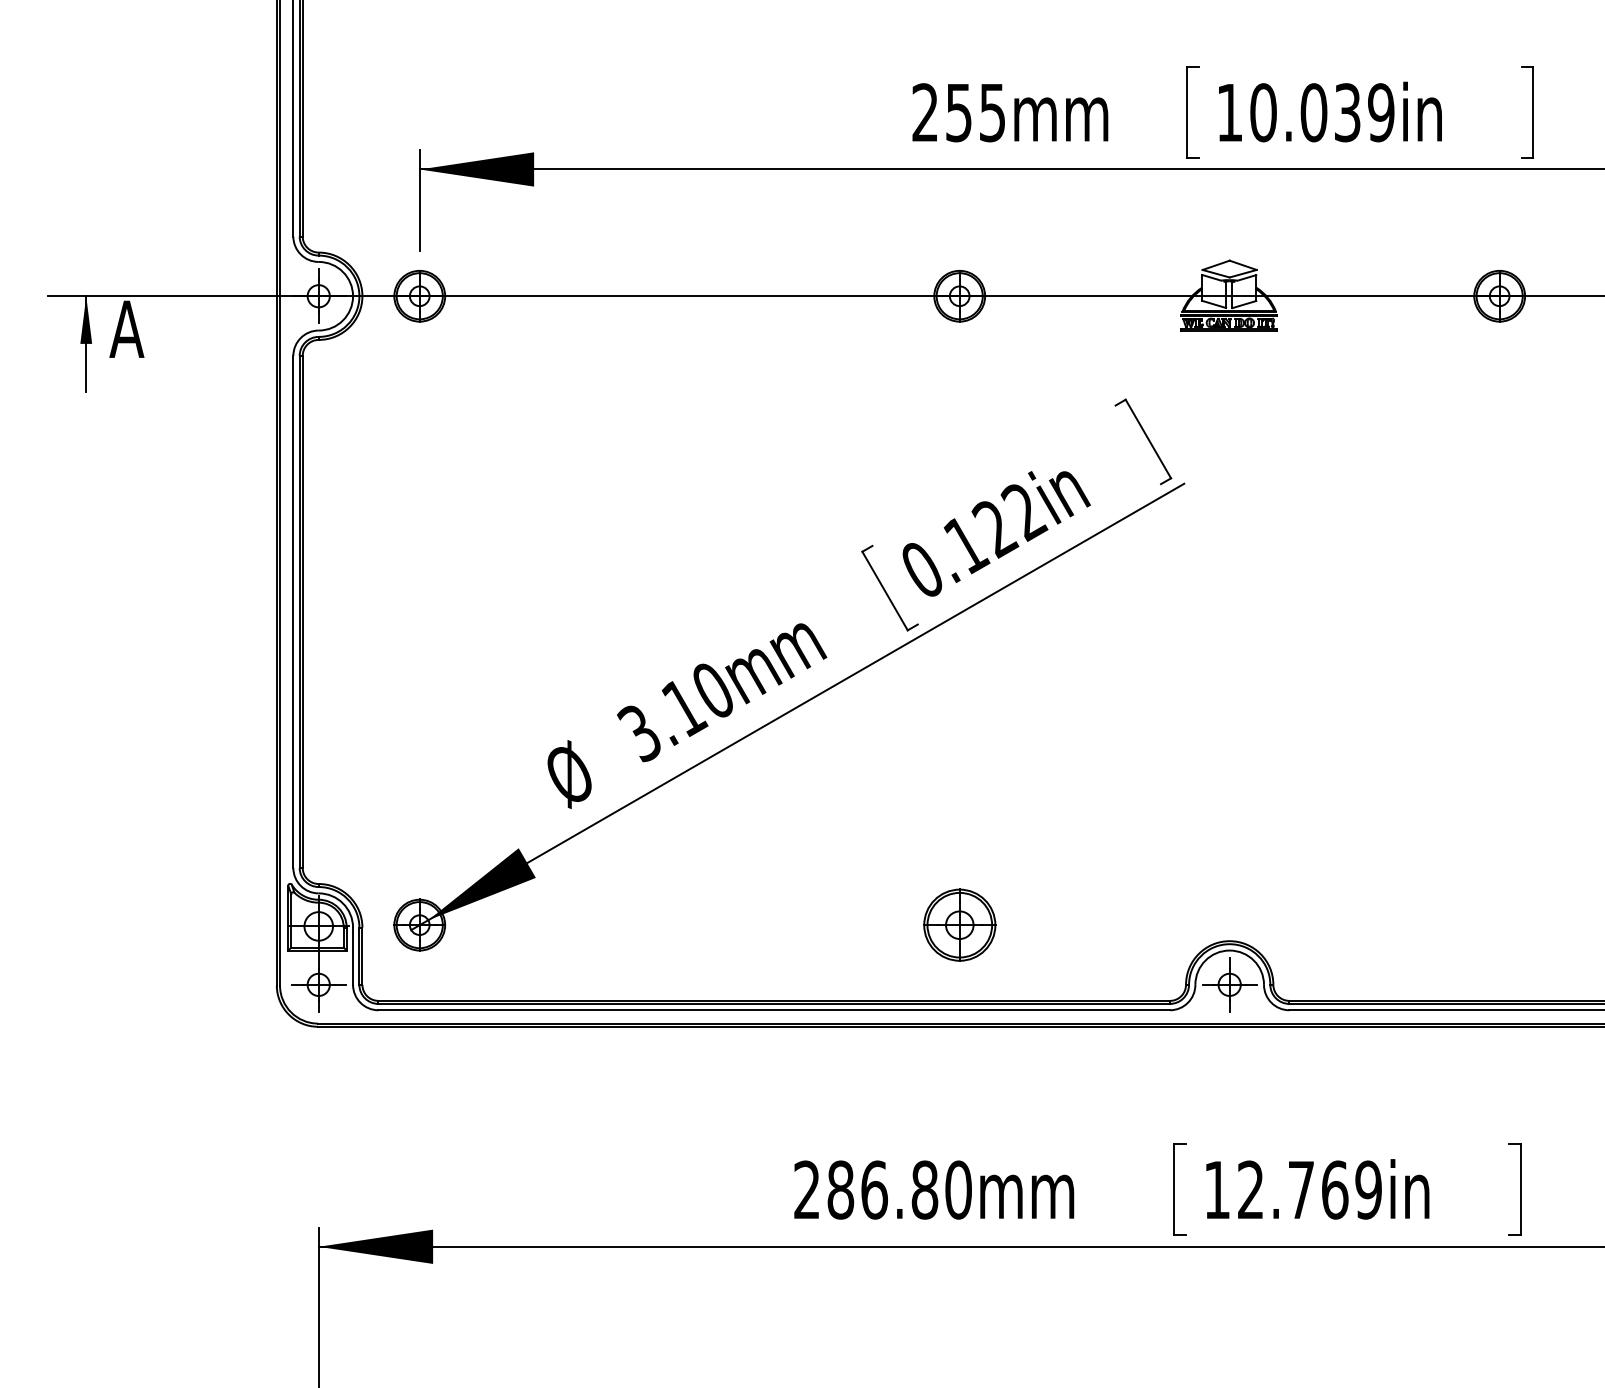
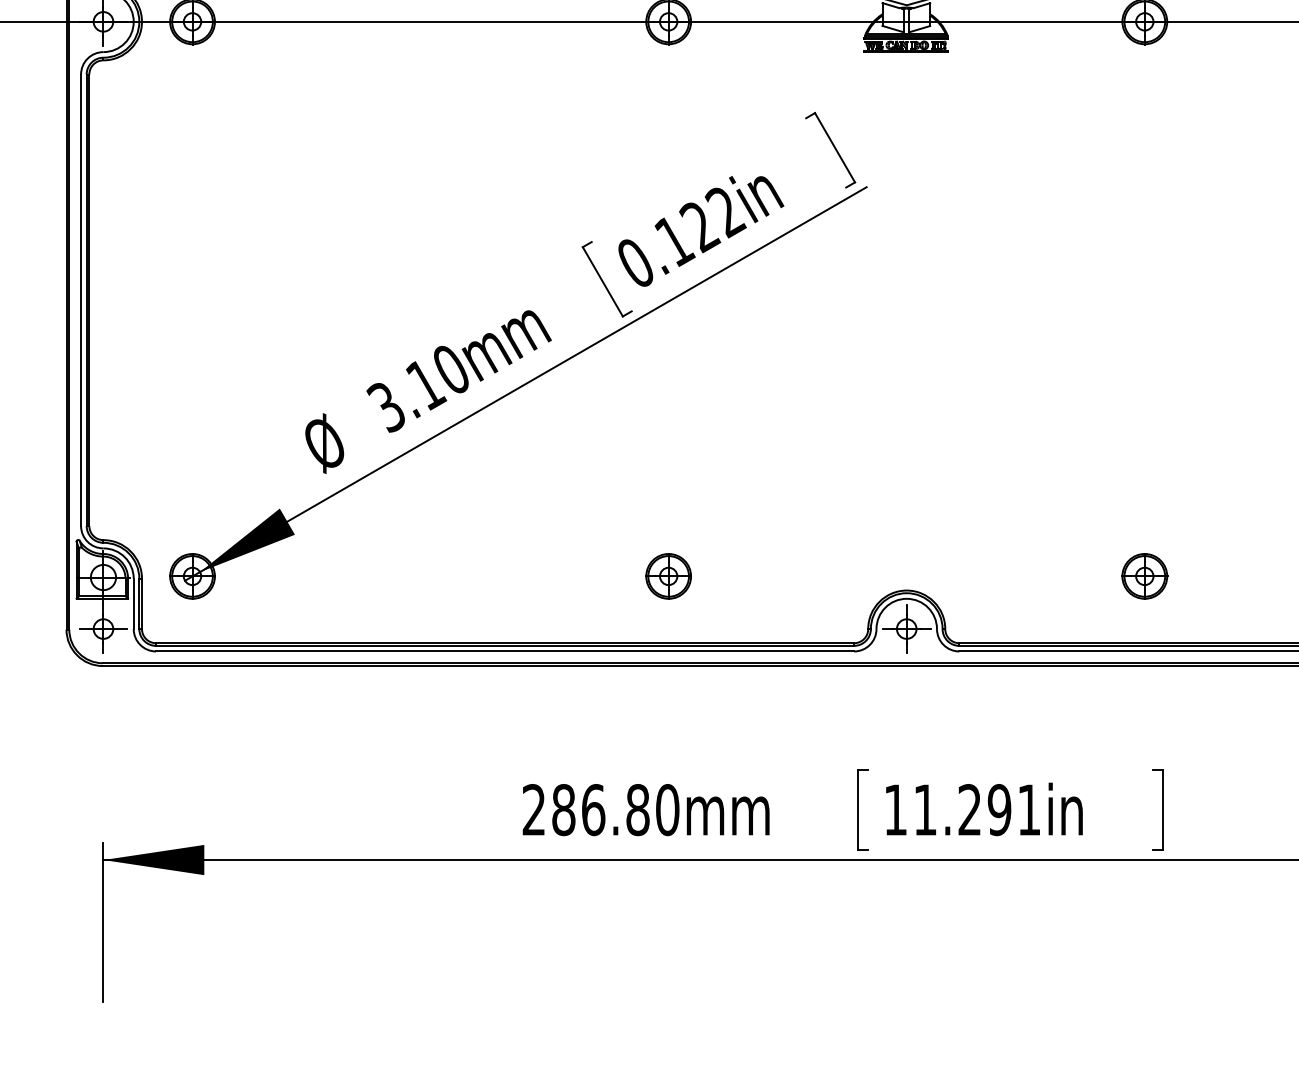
part: (959, 924) -> (668, 575), size x0.71
part: (1499, 924) -> (1144, 575), added
text: (1309, 1189) -> (977, 809), 12.769in -> 11.291in

